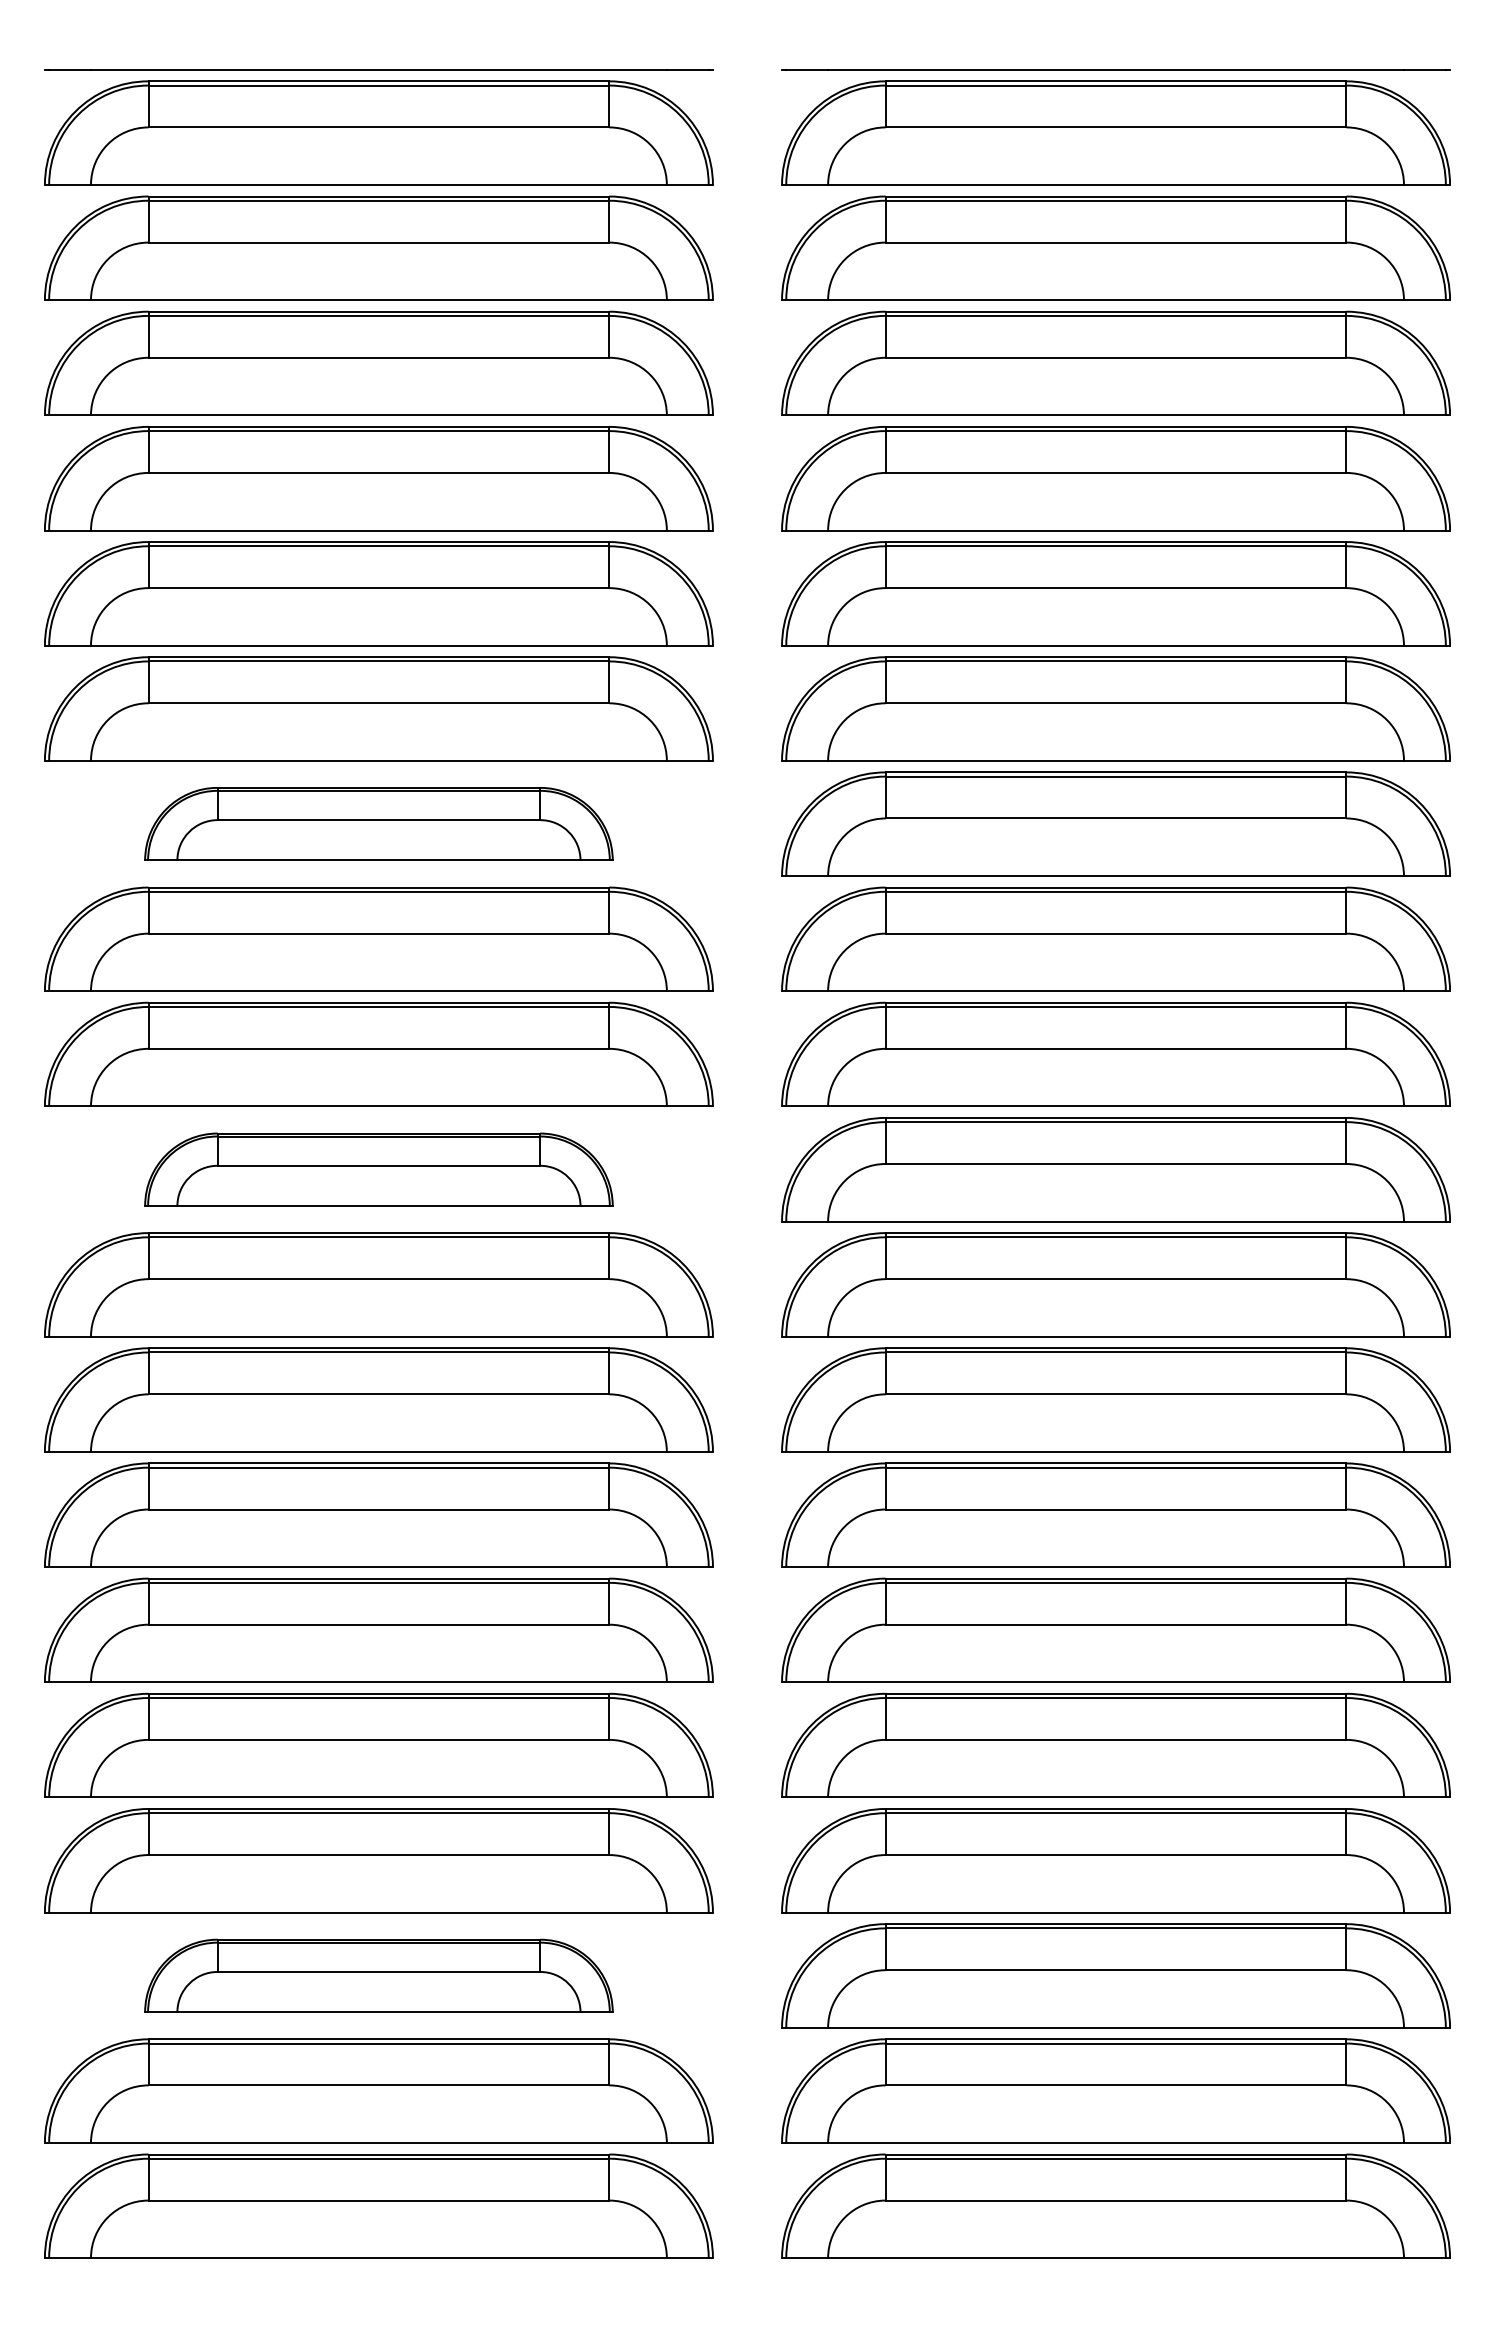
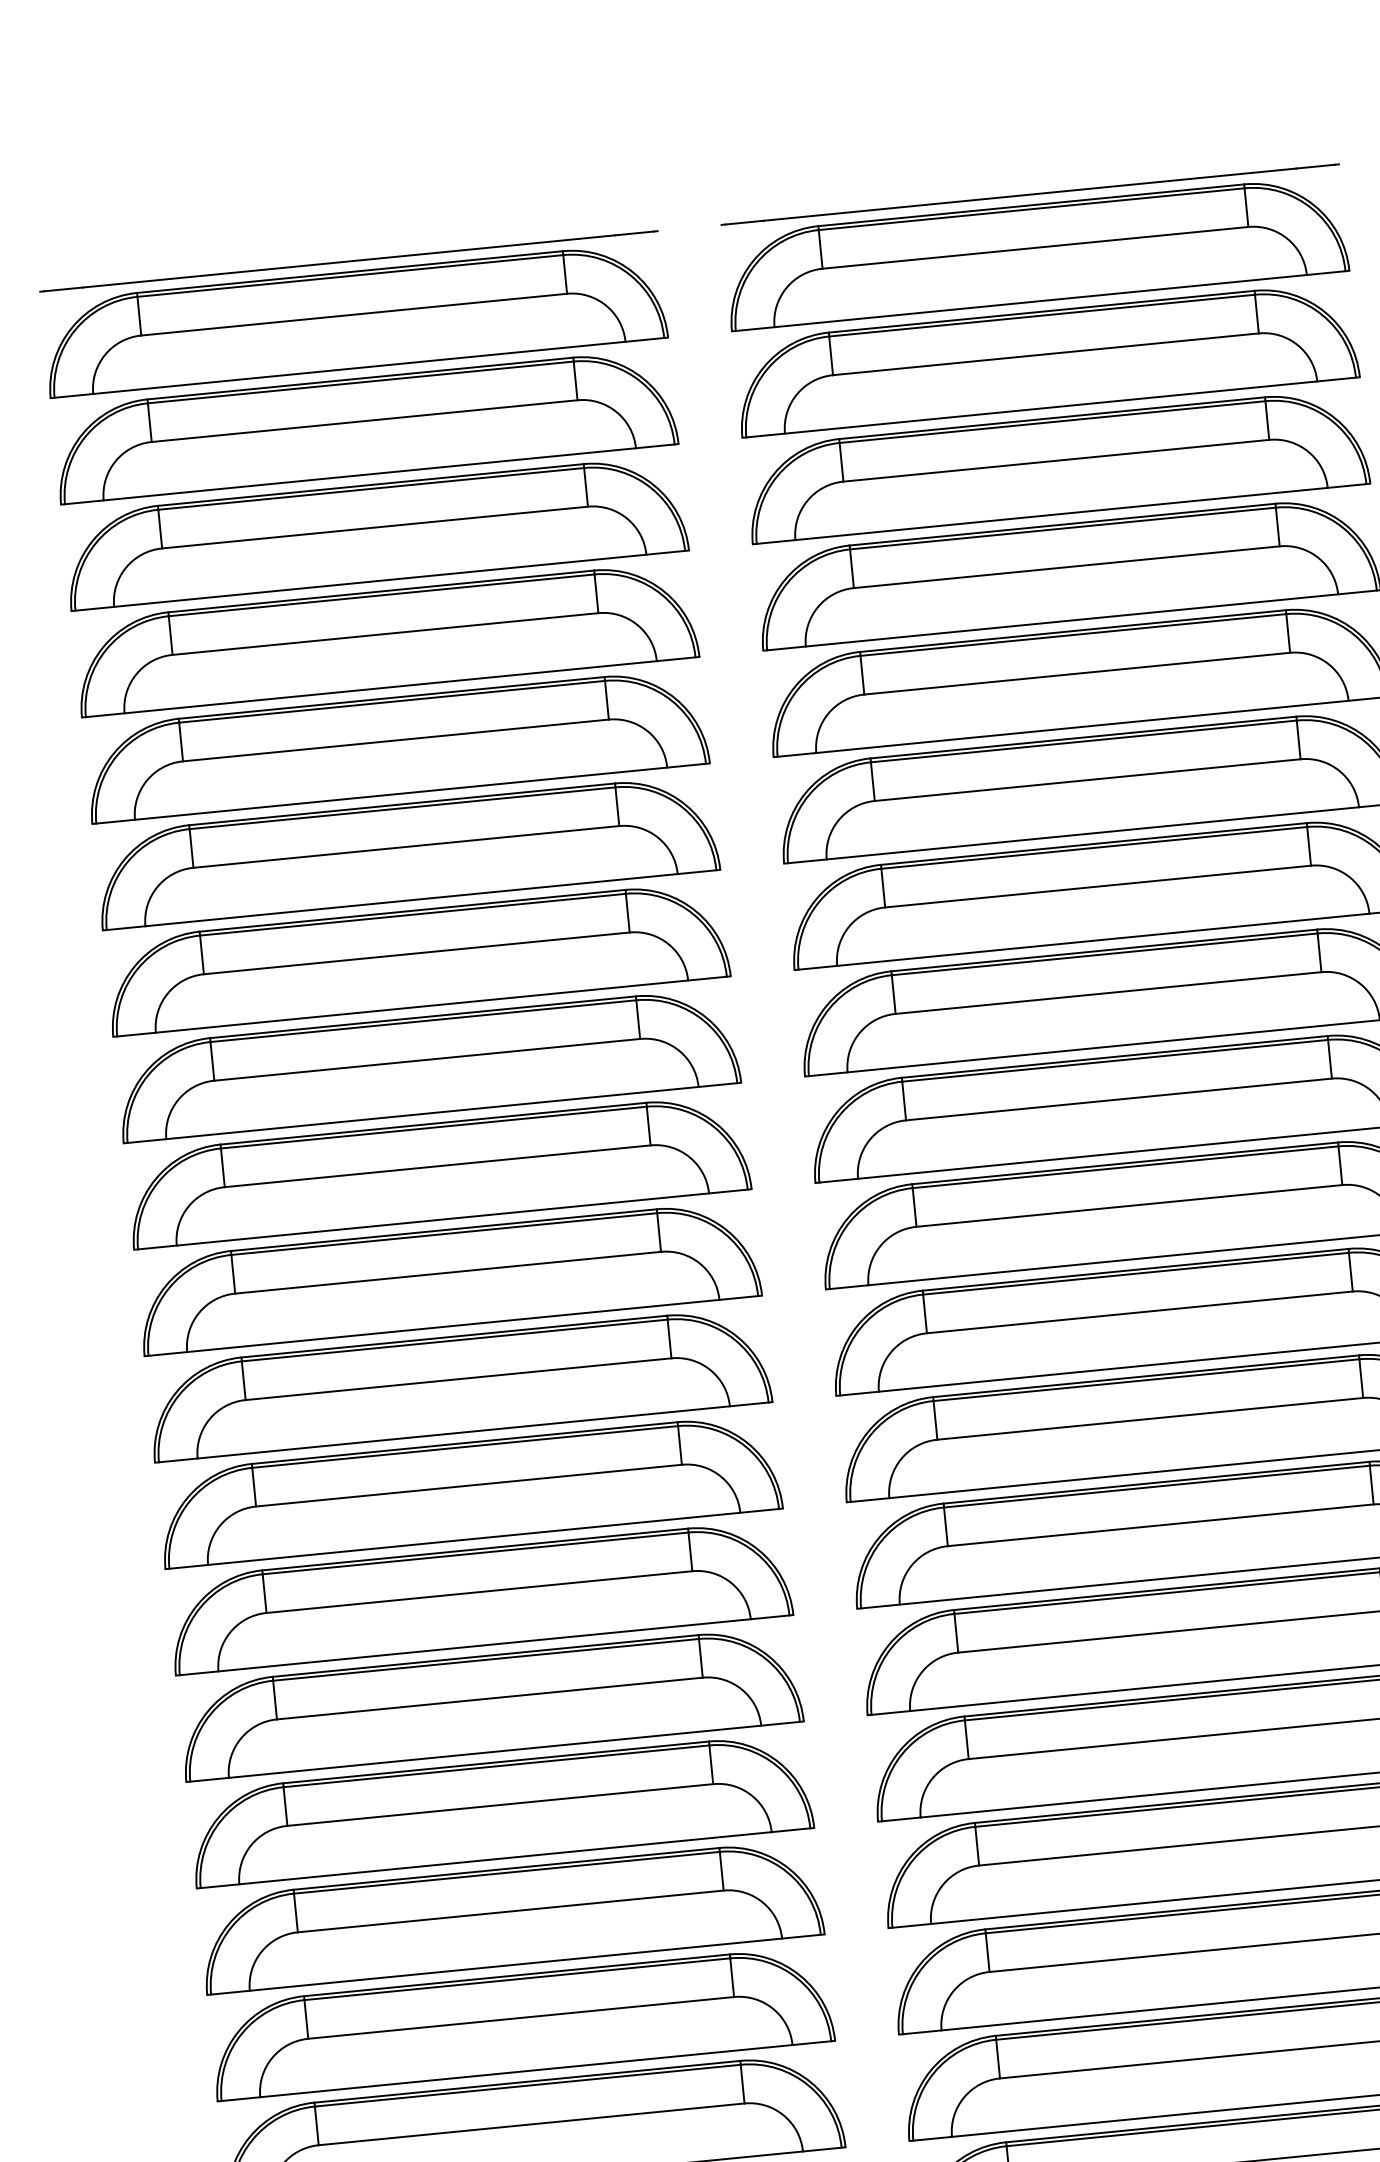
part: (378, 823) -> (416, 958), size x1.43
part: (378, 1169) -> (448, 1277), size x1.43
part: (378, 1975) -> (521, 2022), size x1.43

